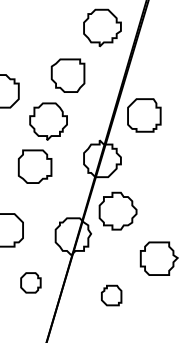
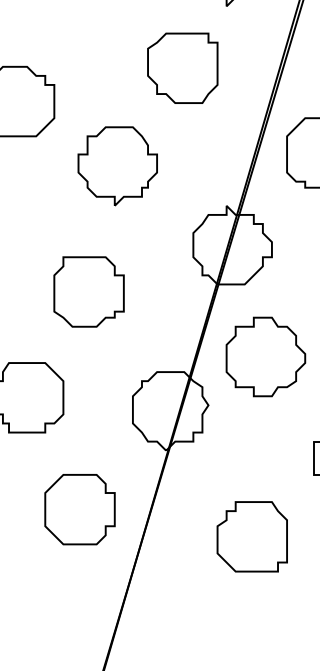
part: (67, 75) -> (181, 67), moved
part: (34, 166) -> (87, 291), moved
part: (30, 282) -> (79, 508), size x1.67
part: (111, 295) -> (251, 536), size x1.67

